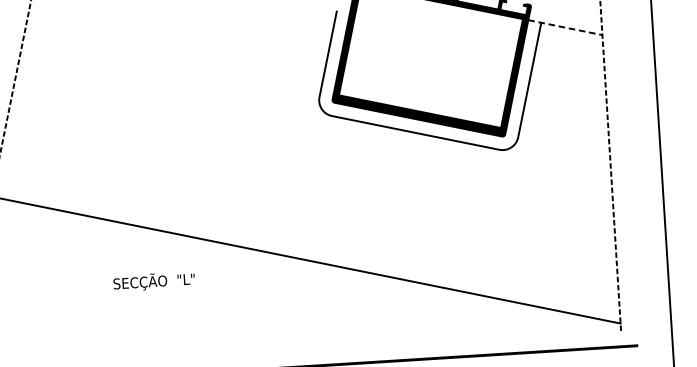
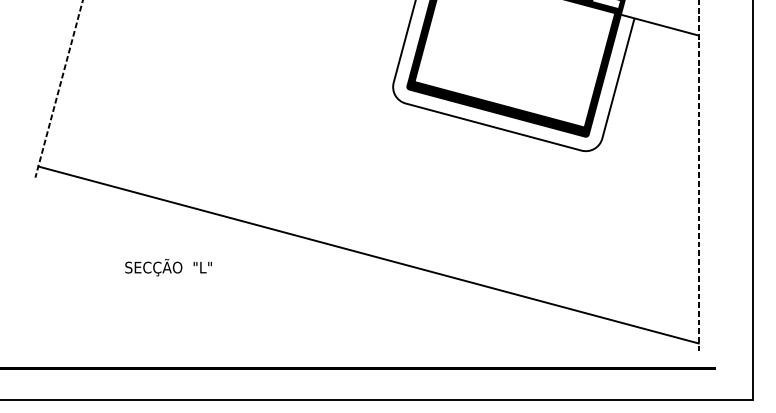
line: (566, 27) -> (660, 25), dashed -> solid
text: (154, 281) -> (168, 267), moved

